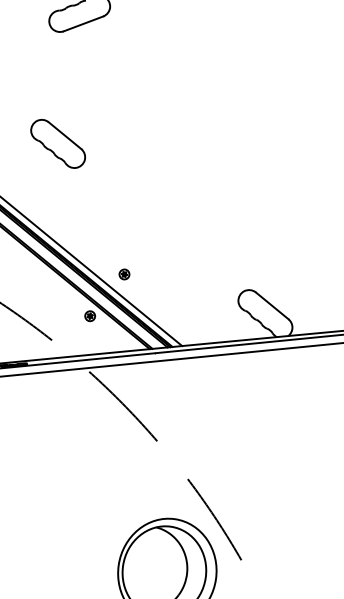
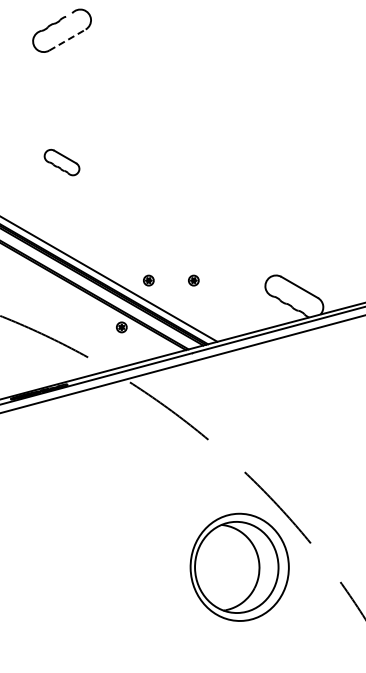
line: (83, 23) -> (67, 39), solid -> dashed
part: (57, 143) -> (61, 162), size x0.6
part: (168, 281) -> (193, 280), added

